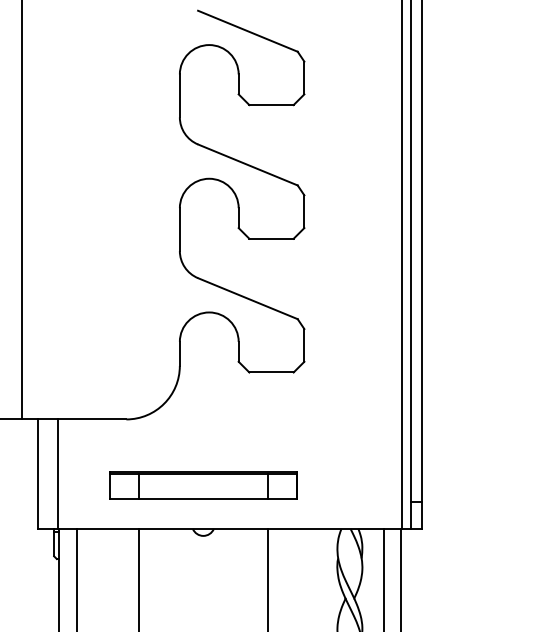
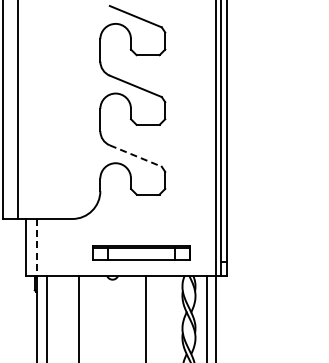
line: (249, 299) -> (136, 156), solid -> dashed
line: (59, 474) -> (37, 247), solid -> dashed
part: (203, 483) -> (141, 252), moved

